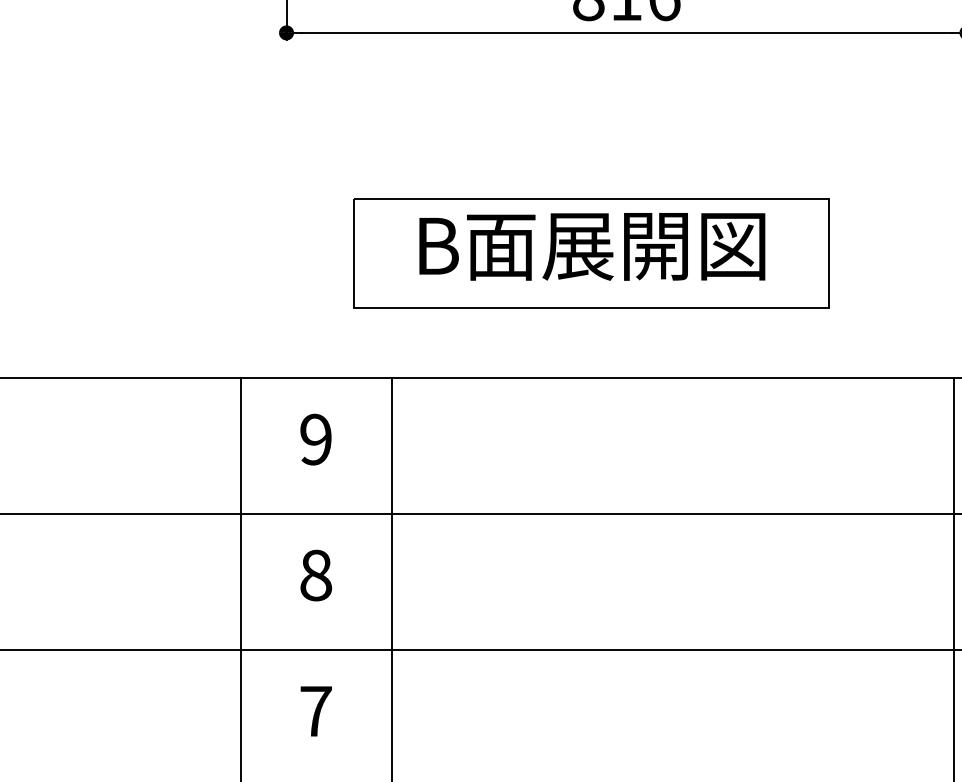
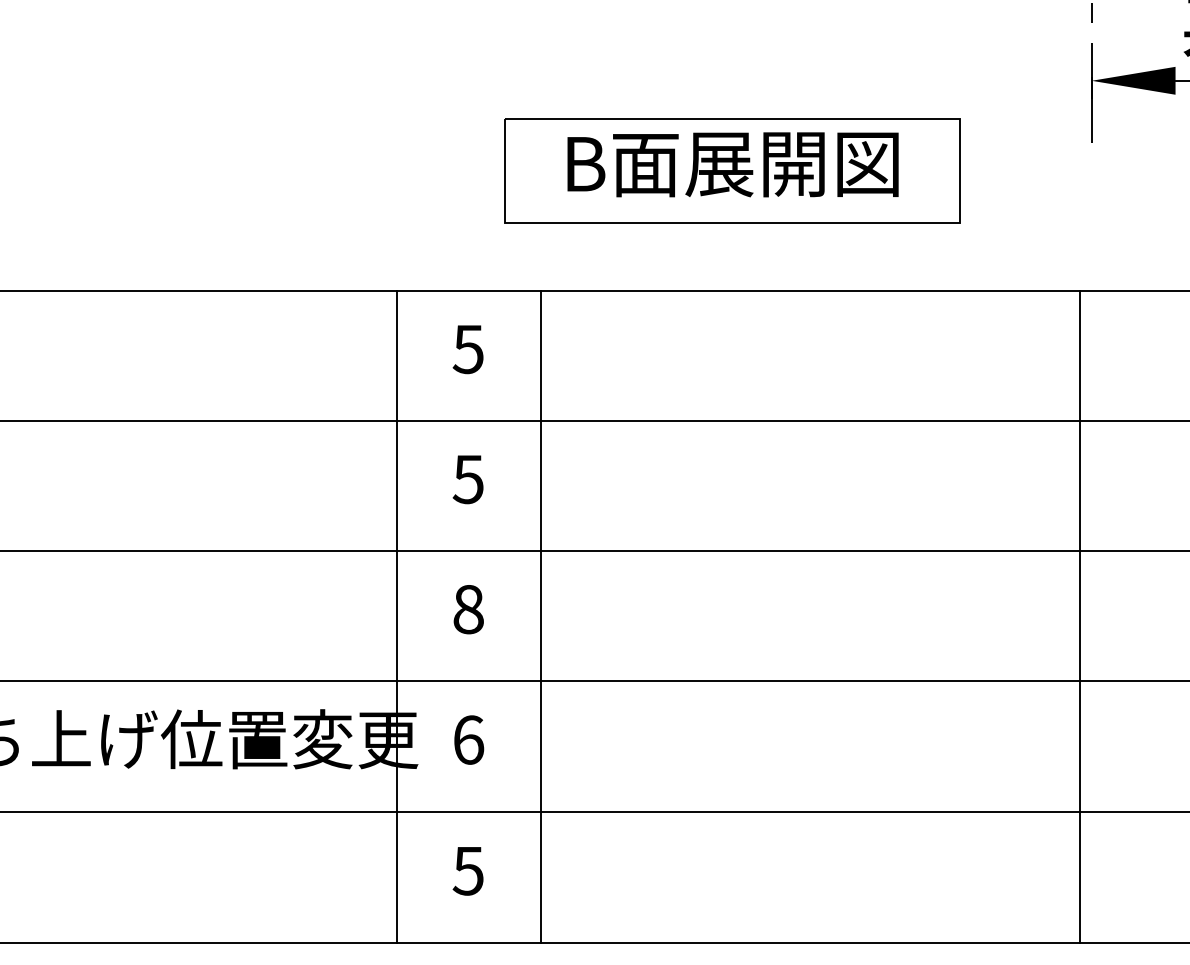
text: (314, 439) -> (467, 349), 9 -> 5
text: (314, 575) -> (467, 479), 8 -> 5
text: (315, 711) -> (468, 609), 7 -> 8

